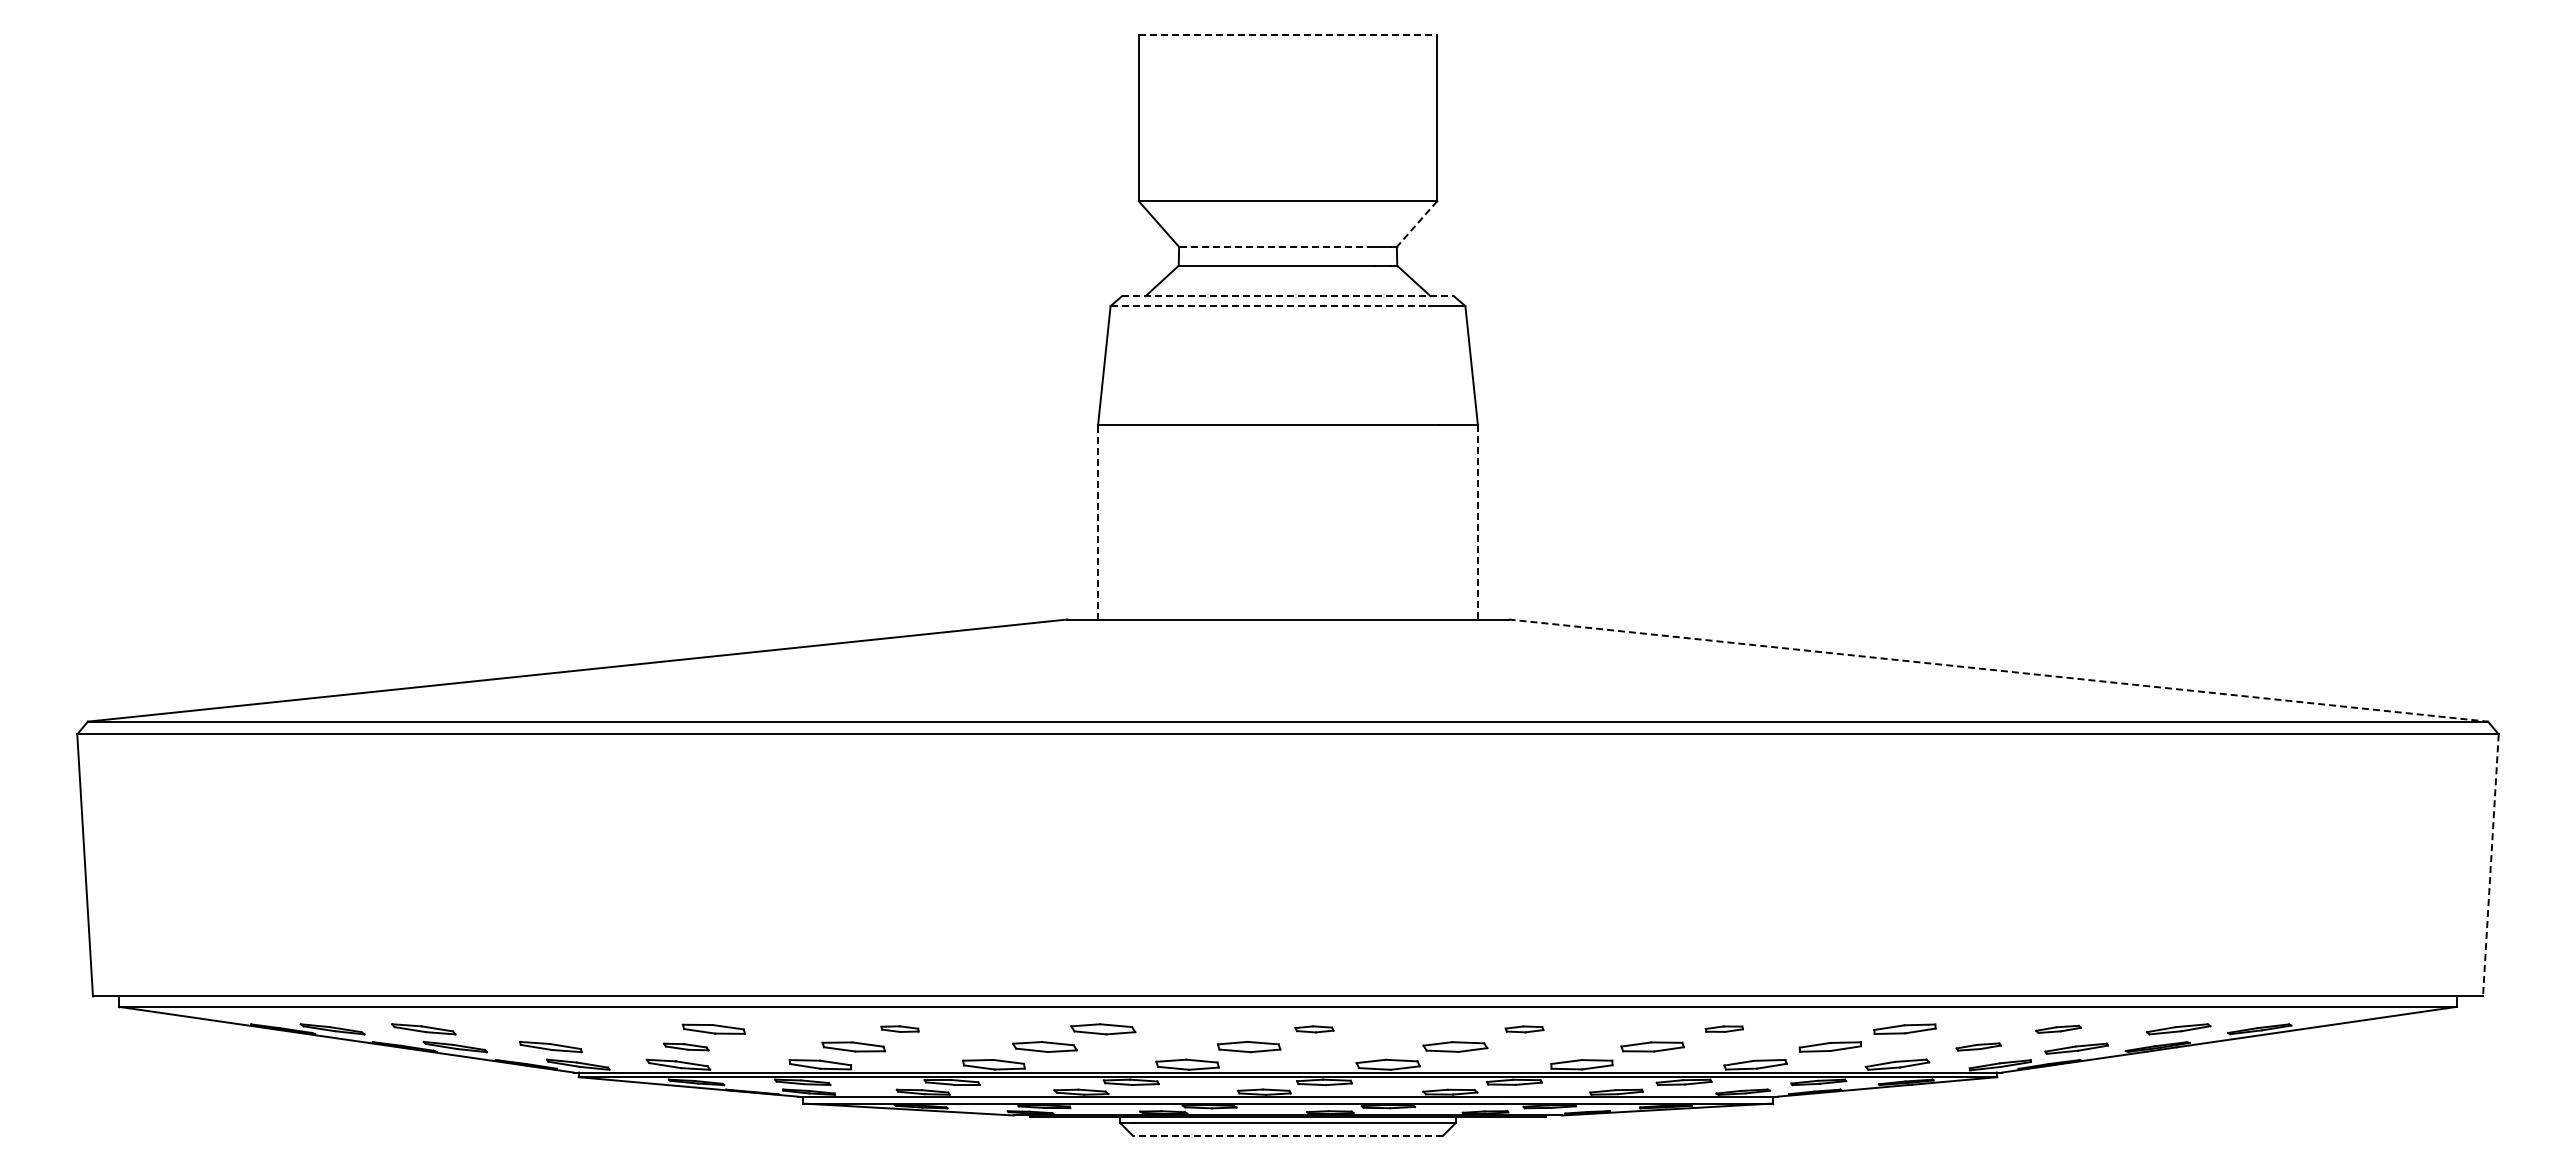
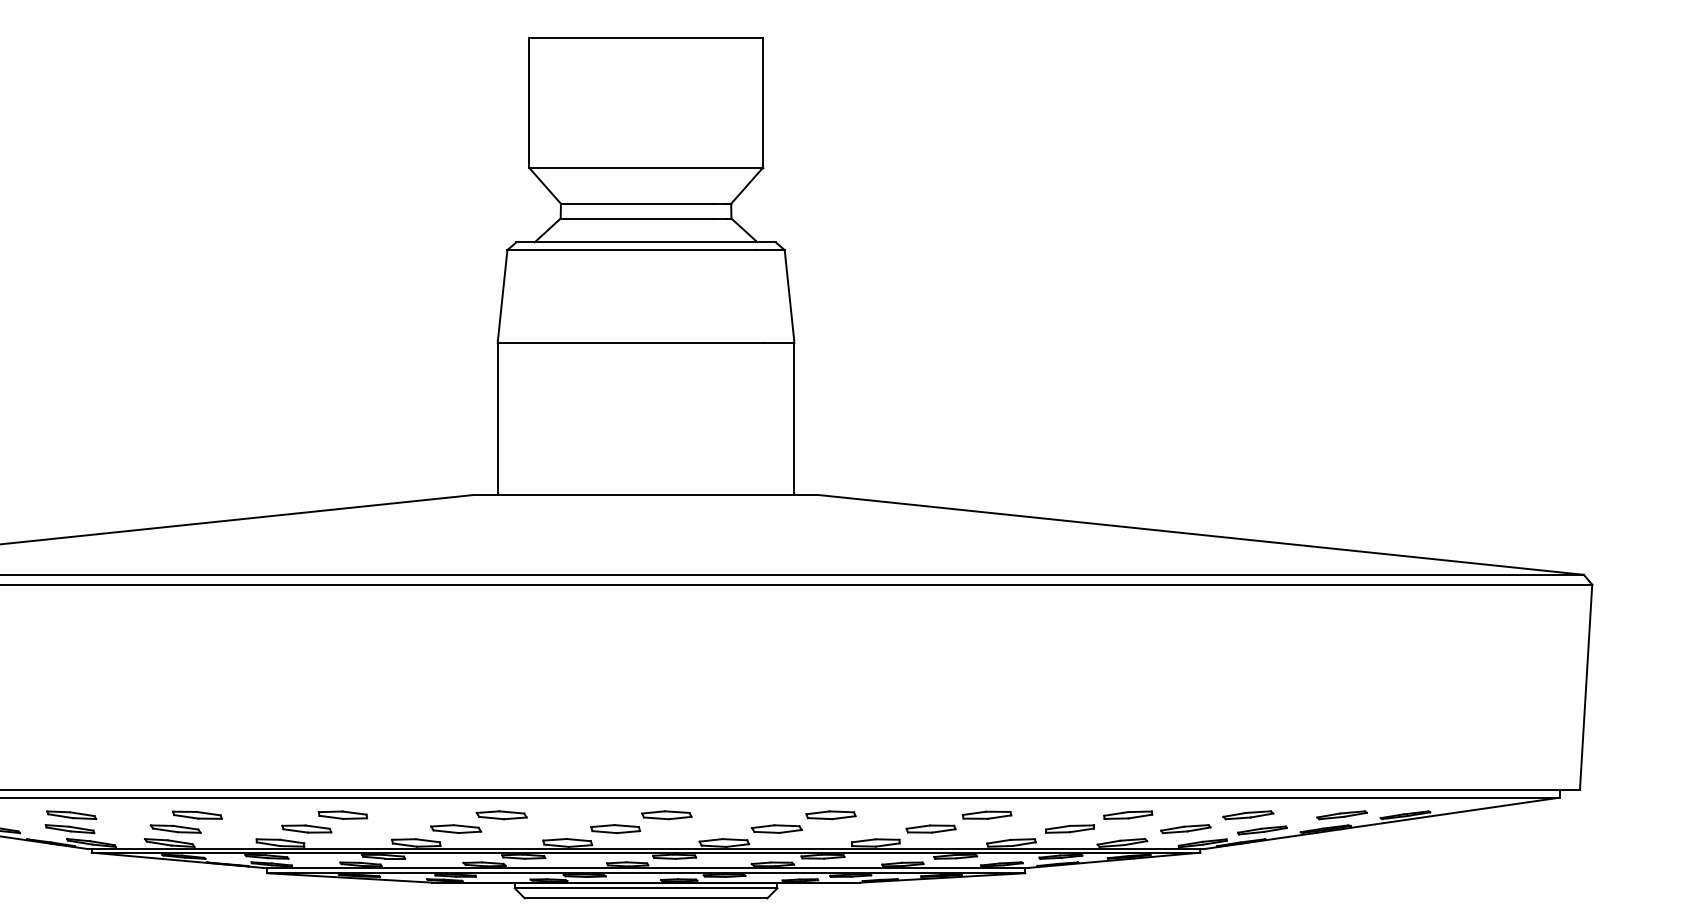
line: (1288, 35) -> (646, 38), dashed -> solid
line: (1417, 224) -> (747, 186), dashed -> solid
line: (1276, 246) -> (637, 203), dashed -> solid
line: (1287, 296) -> (645, 242), dashed -> solid
line: (1270, 306) -> (632, 250), dashed -> solid
line: (1098, 521) -> (497, 418), dashed -> solid
line: (1477, 522) -> (794, 419), dashed -> solid
line: (1998, 670) -> (1201, 534), dashed -> solid
line: (2490, 865) -> (1585, 687), dashed -> solid
part: (899, 1028) -> (342, 814), size x1.67
part: (1724, 1028) -> (987, 814), size x1.67
part: (552, 1029) -> (71, 815), added
part: (1314, 1029) -> (666, 815), size x1.67
part: (1524, 1029) -> (830, 815), size x1.67
part: (2058, 1029) -> (1248, 815), size x1.43
part: (686, 1046) -> (175, 828), size x1.43
part: (1978, 1046) -> (1185, 828), size x1.43
line: (1287, 1135) -> (645, 898), dashed -> solid

